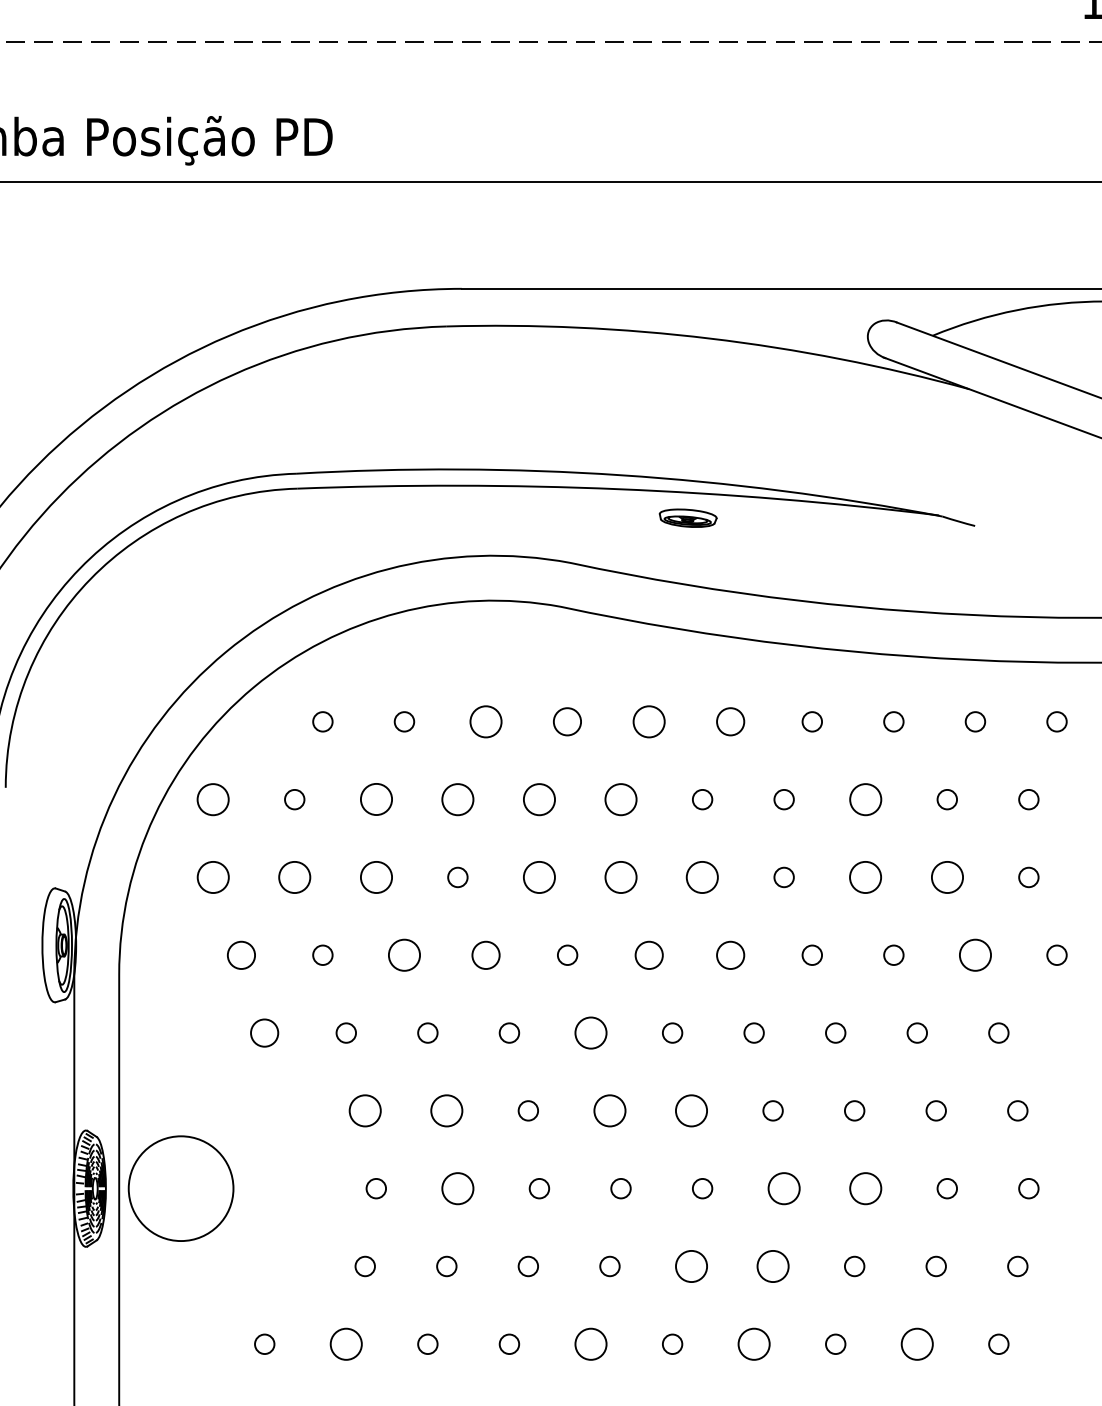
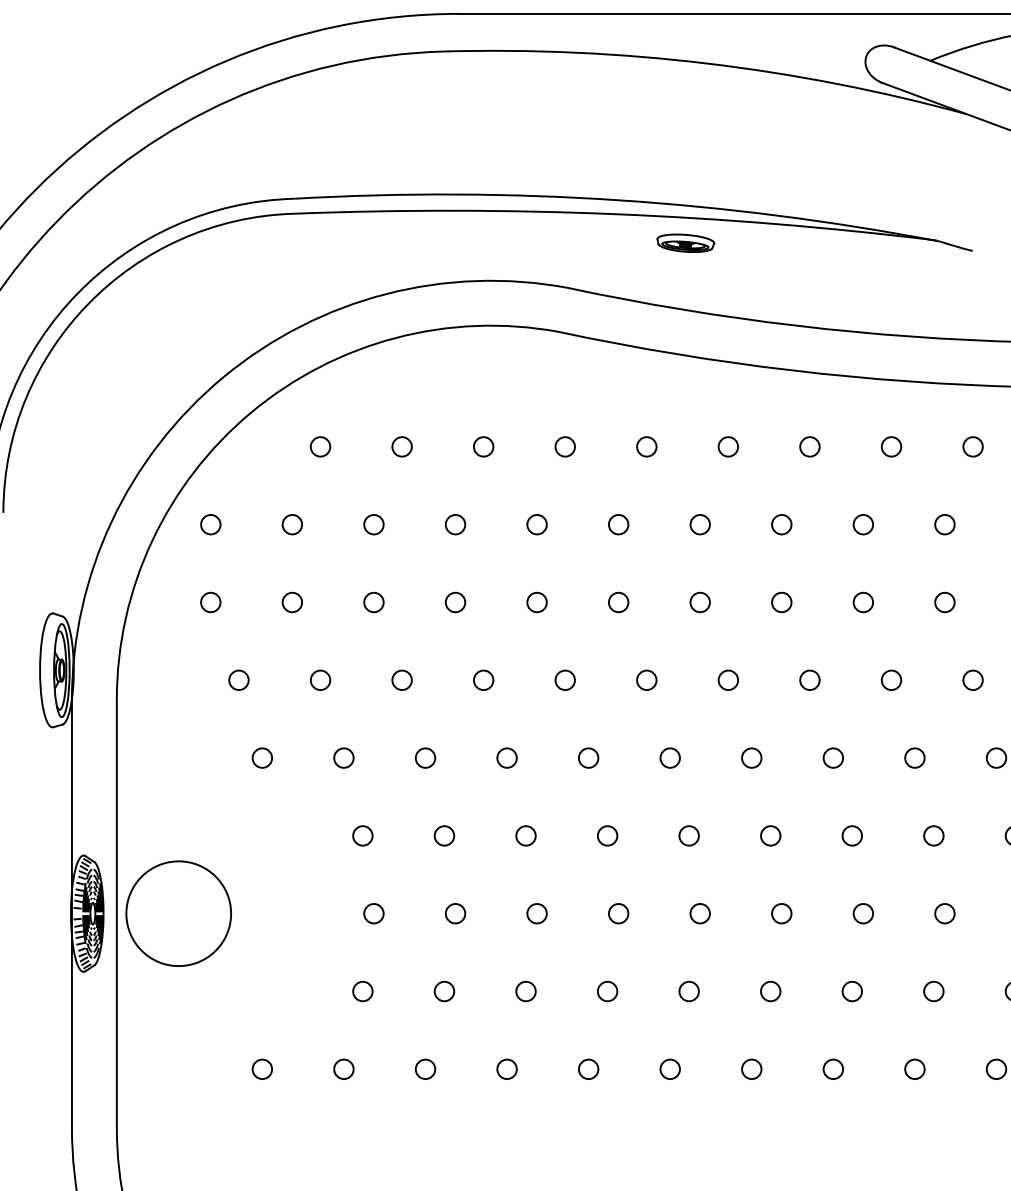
circle: (485, 721) -> (483, 446), size x0.62
circle: (567, 721) -> (565, 446), size x0.71
circle: (648, 721) -> (646, 446), size x0.62
circle: (730, 721) -> (728, 446), size x0.71
circle: (212, 799) -> (210, 524), size x0.62
circle: (375, 799) -> (373, 524), size x0.62
circle: (457, 799) -> (455, 524), size x0.62
circle: (539, 799) -> (537, 524), size x0.62
circle: (620, 799) -> (618, 524), size x0.62
circle: (865, 799) -> (863, 524), size x0.62
circle: (212, 877) -> (210, 602), size x0.62
circle: (294, 877) -> (292, 602), size x0.62
circle: (375, 877) -> (373, 602), size x0.62
circle: (539, 877) -> (537, 602), size x0.62
circle: (620, 877) -> (618, 602), size x0.62
circle: (702, 877) -> (700, 602), size x0.62
circle: (865, 877) -> (863, 602), size x0.62
circle: (946, 877) -> (944, 602), size x0.62
circle: (240, 954) -> (238, 679), size x0.71
circle: (404, 954) -> (402, 679), size x0.62
circle: (485, 954) -> (483, 679), size x0.71
circle: (648, 954) -> (646, 679), size x0.71
circle: (730, 954) -> (728, 679), size x0.71
circle: (975, 954) -> (973, 679), size x0.62
circle: (264, 1032) -> (262, 757), size x0.71
circle: (590, 1032) -> (588, 757), size x0.62
circle: (364, 1110) -> (362, 835), size x0.62
circle: (446, 1110) -> (444, 835), size x0.62
circle: (609, 1110) -> (607, 835), size x0.62
circle: (691, 1110) -> (689, 835), size x0.62
circle: (457, 1188) -> (455, 913), size x0.62
circle: (783, 1188) -> (781, 913), size x0.62
circle: (865, 1188) -> (863, 913), size x0.62
circle: (691, 1266) -> (689, 991), size x0.62
circle: (772, 1266) -> (770, 991), size x0.62
circle: (346, 1344) -> (344, 1069), size x0.62
circle: (590, 1344) -> (588, 1069), size x0.62
circle: (753, 1344) -> (751, 1069), size x0.62
circle: (917, 1344) -> (915, 1069), size x0.62

